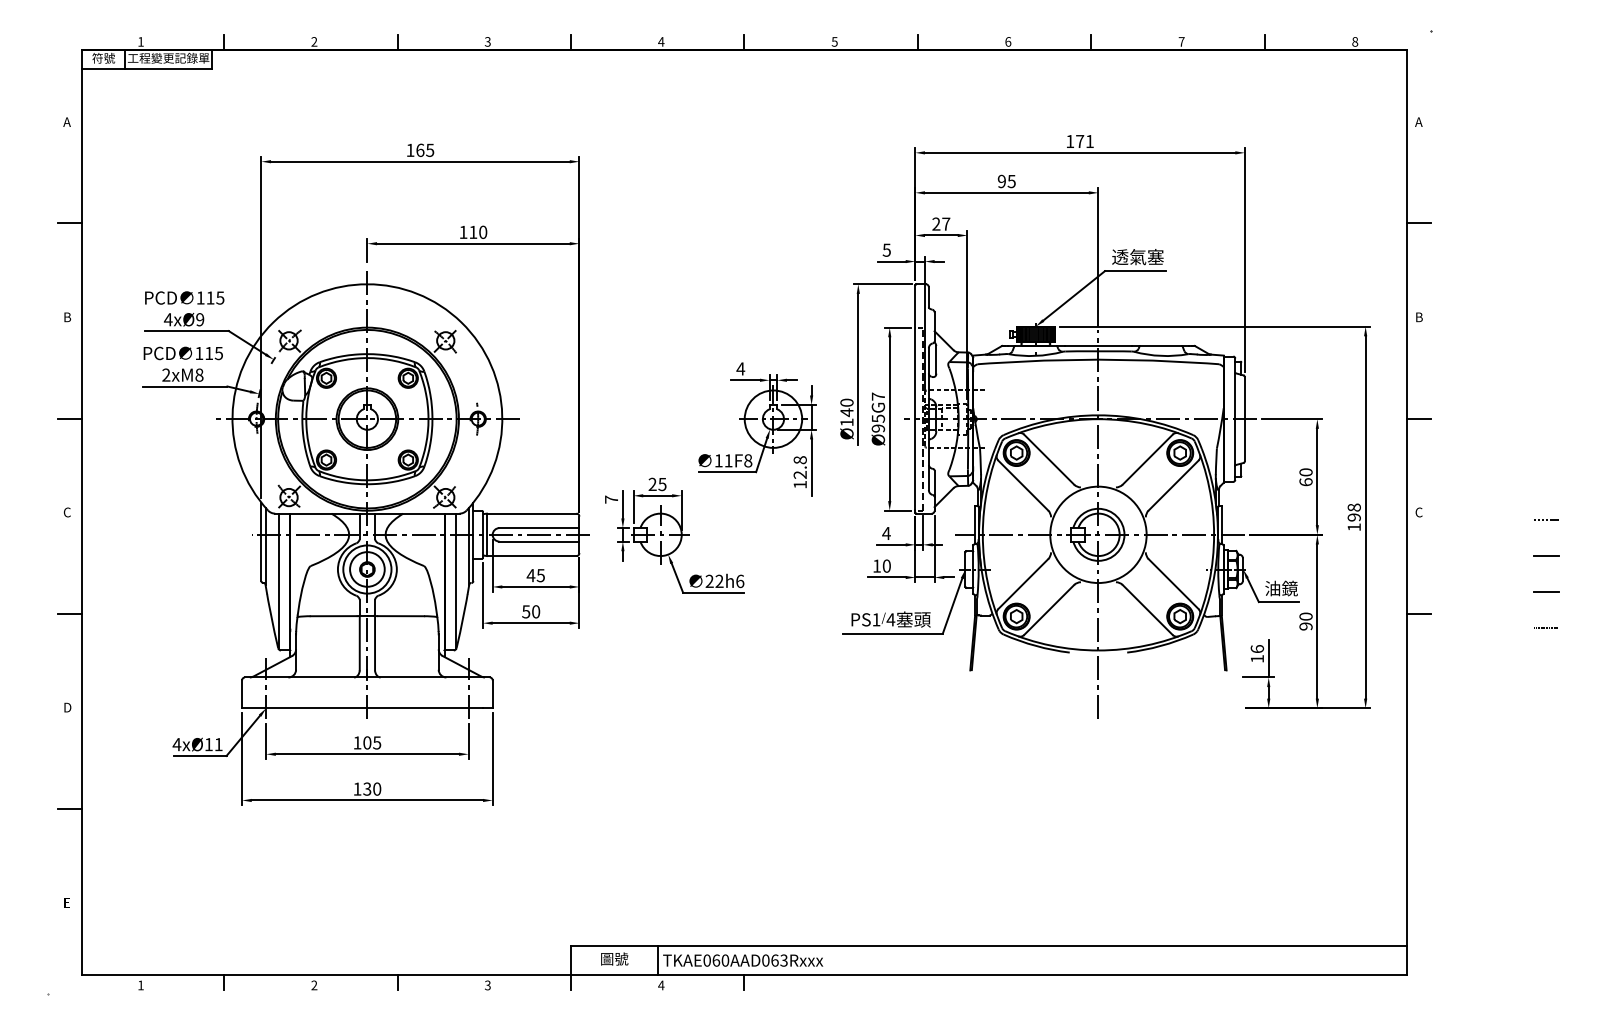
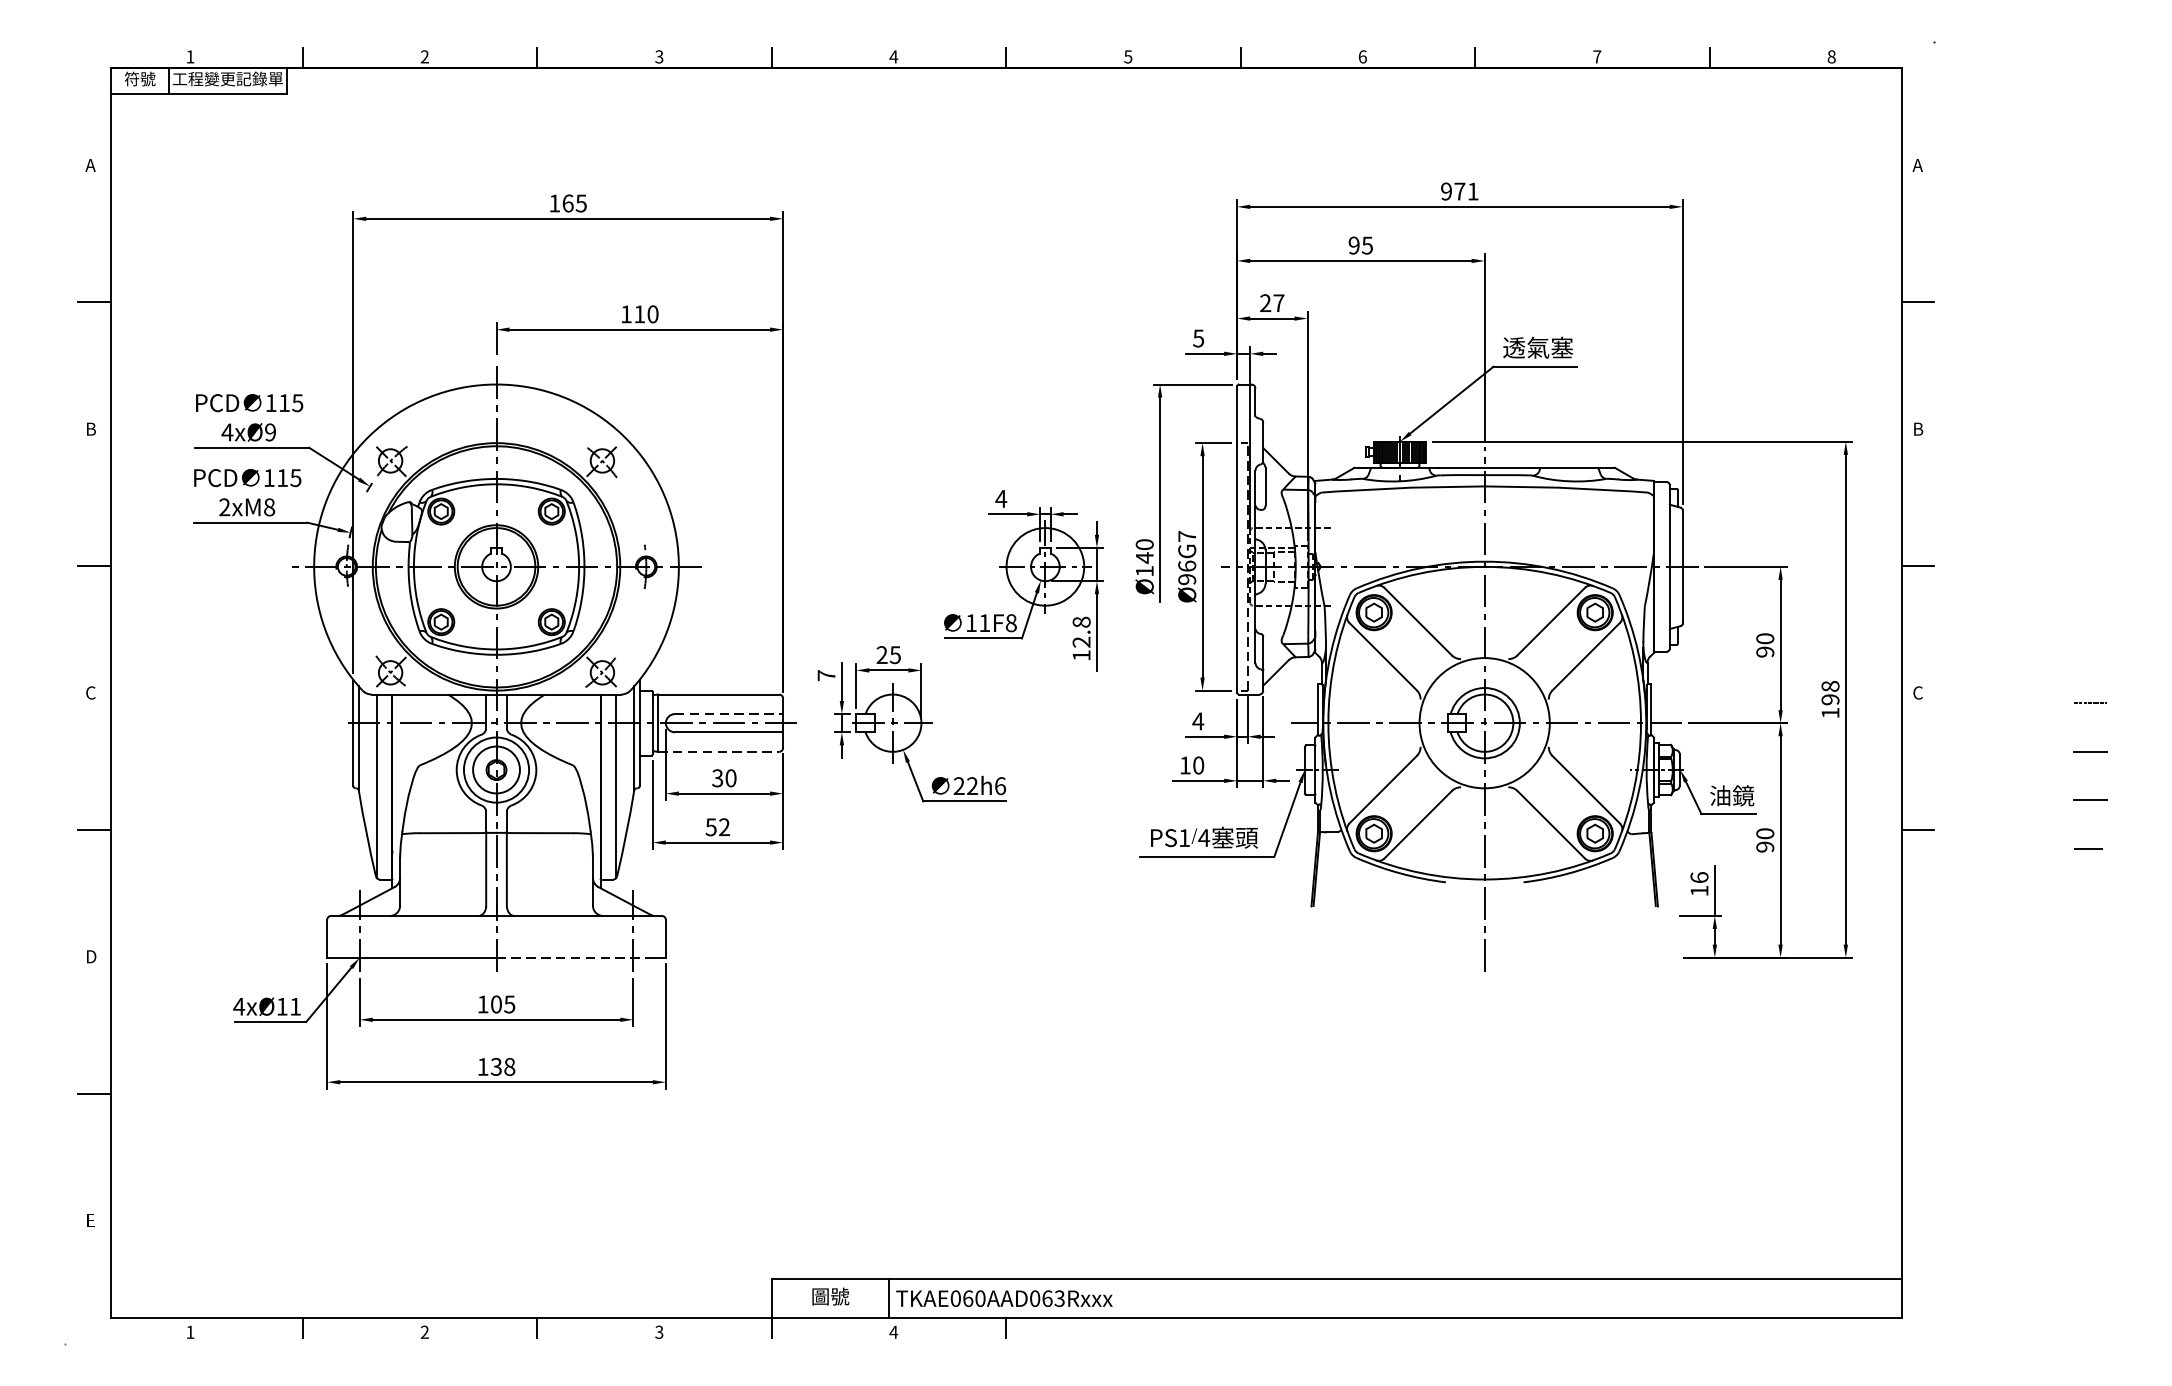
text: (1070, 141) -> (1446, 191), 171 -> 971
text: (877, 418) -> (1186, 565), Ø95G7 -> Ø96G7
text: (1305, 482) -> (1764, 652), 60 -> 90
line: (539, 528) -> (729, 714), solid -> dashed
line: (531, 556) -> (718, 752), solid -> dashed
text: (535, 575) -> (723, 778), 45 -> 30
text: (536, 611) -> (725, 826), 50 -> 52
line: (425, 708) -> (575, 957), solid -> dashed
text: (377, 789) -> (510, 1067), 130 -> 138

